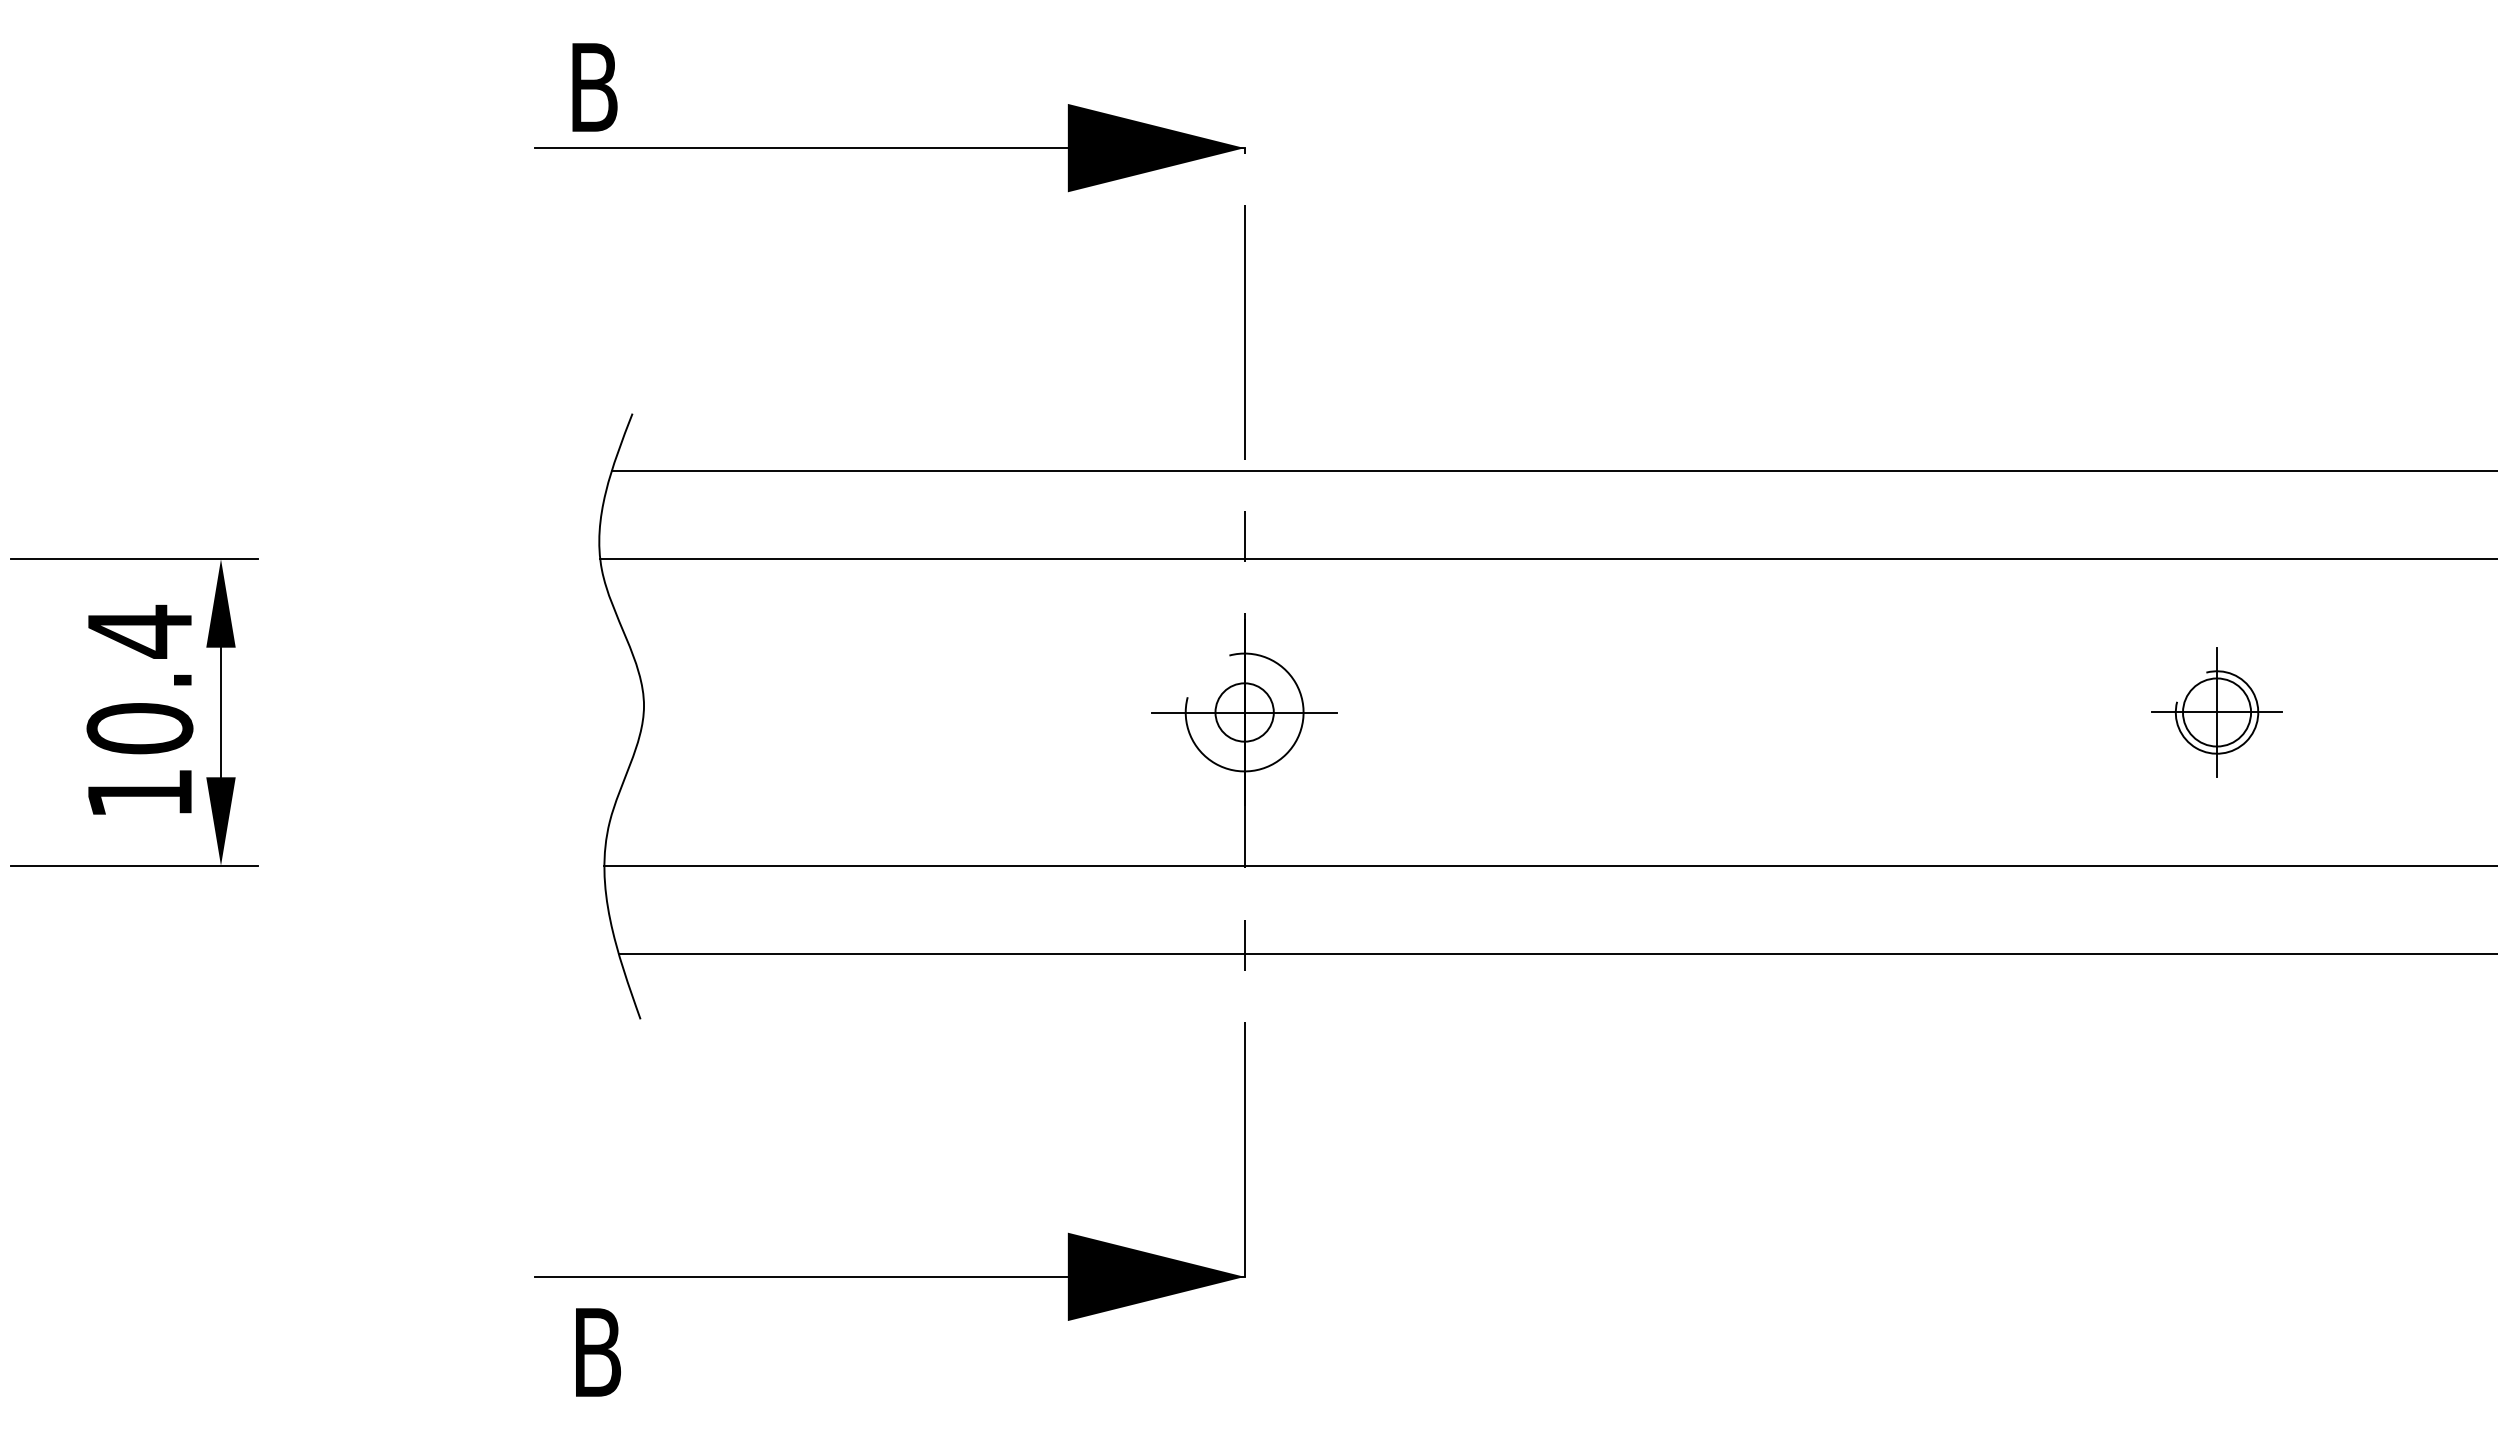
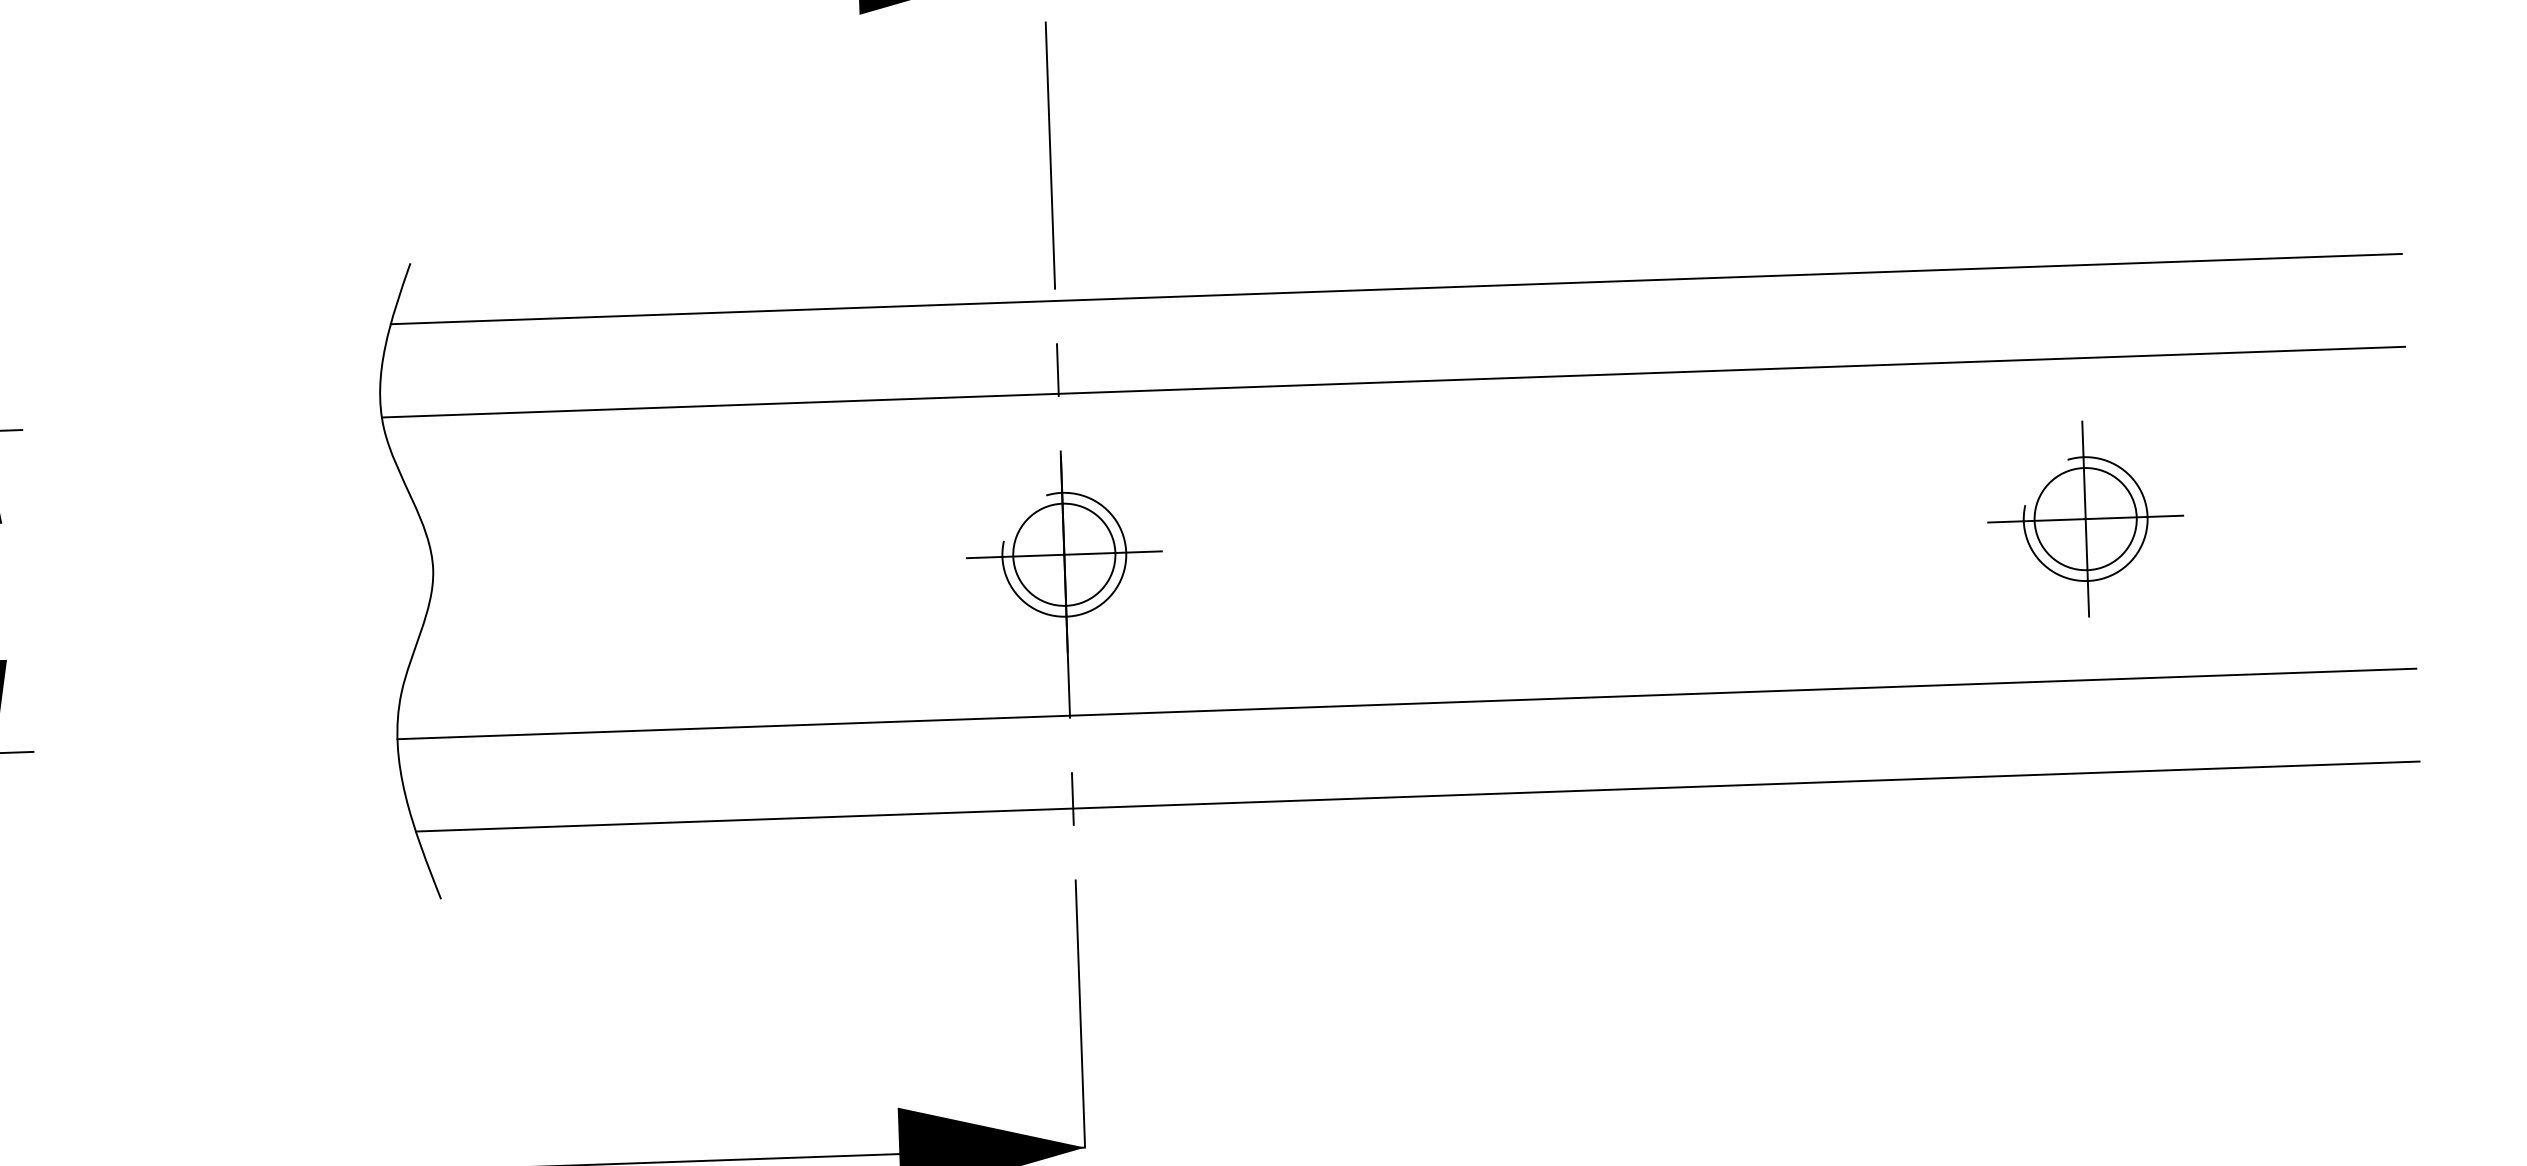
circle: (1244, 712) -> (1064, 554), size x1.67
part: (2216, 712) -> (2085, 519), size x1.43

